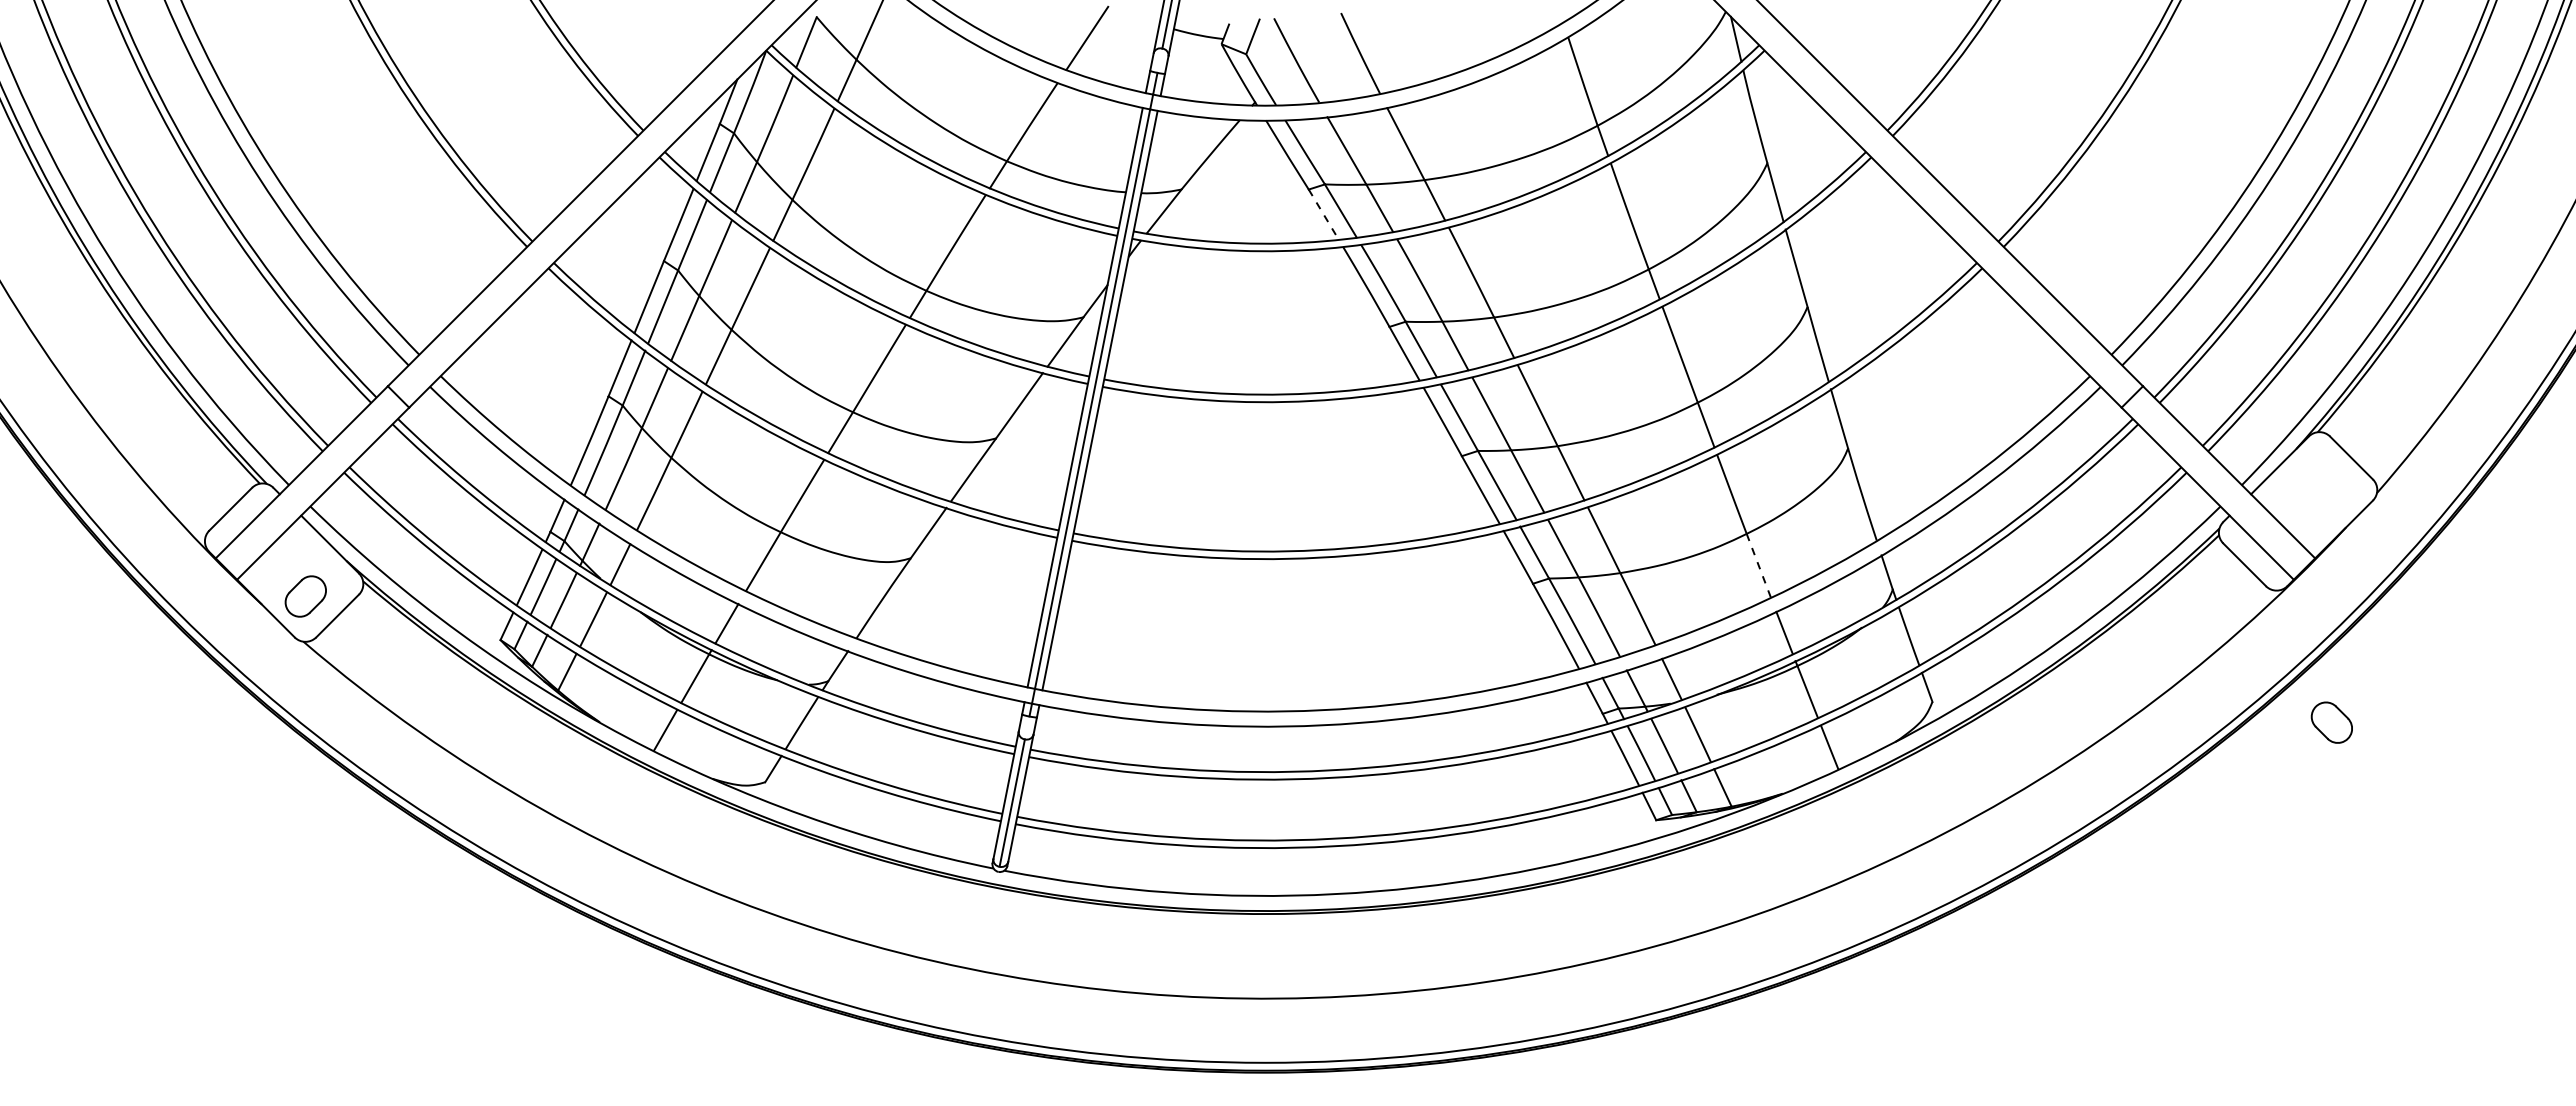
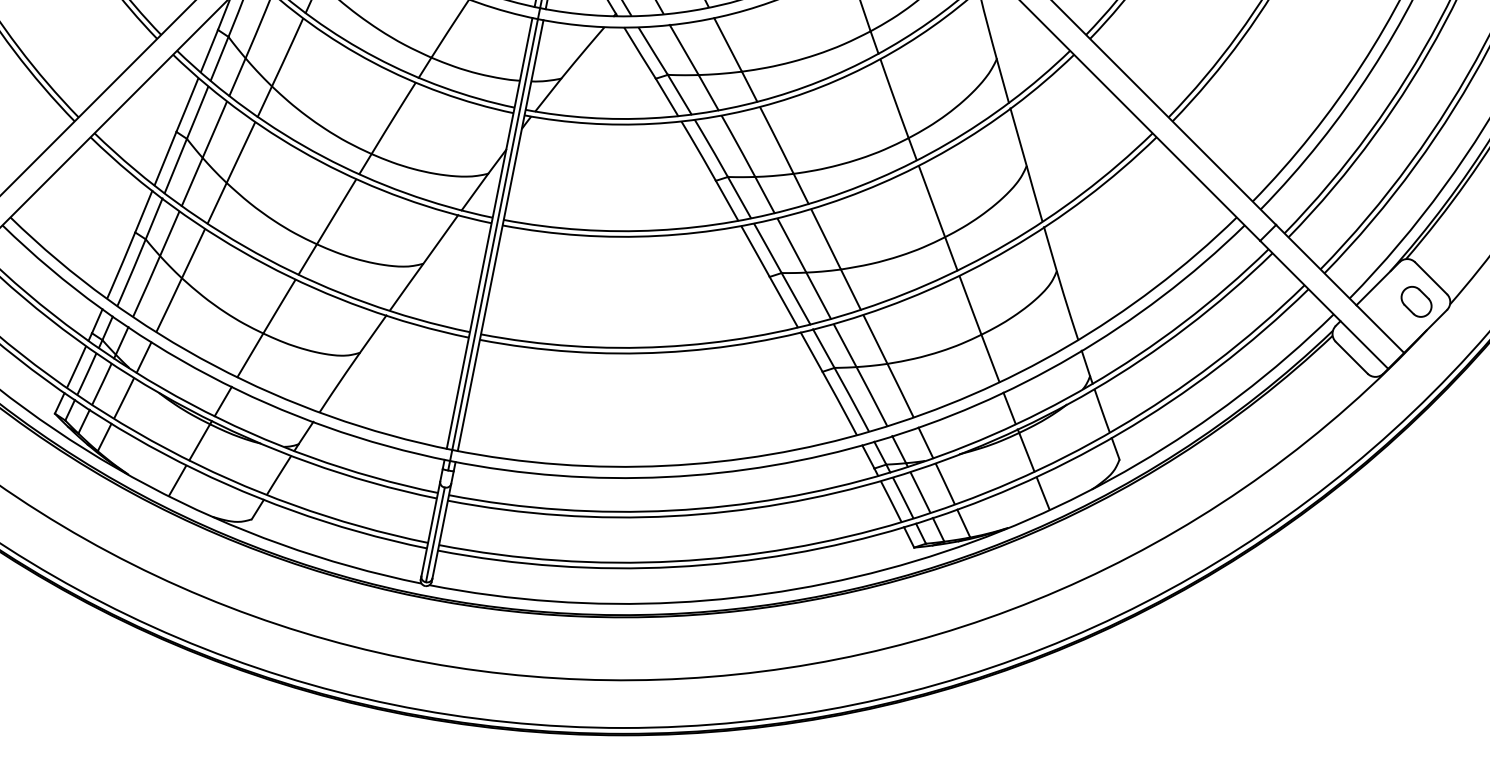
line: (1324, 215) -> (667, 98), dashed -> solid
line: (1758, 566) -> (990, 358), dashed -> solid
part: (2331, 722) -> (1416, 301), moved

